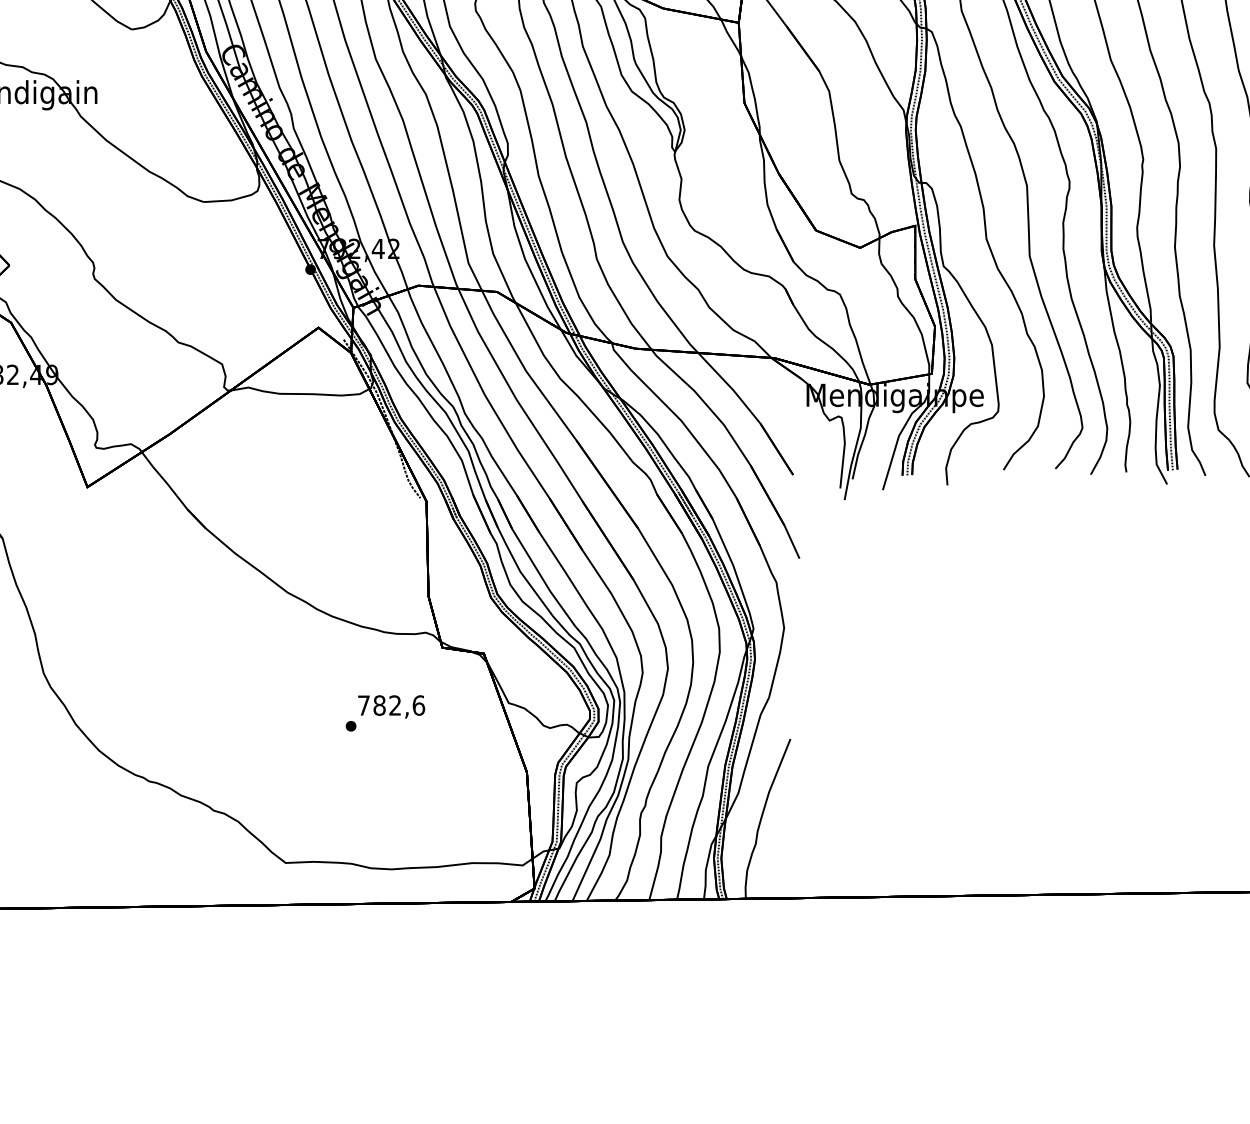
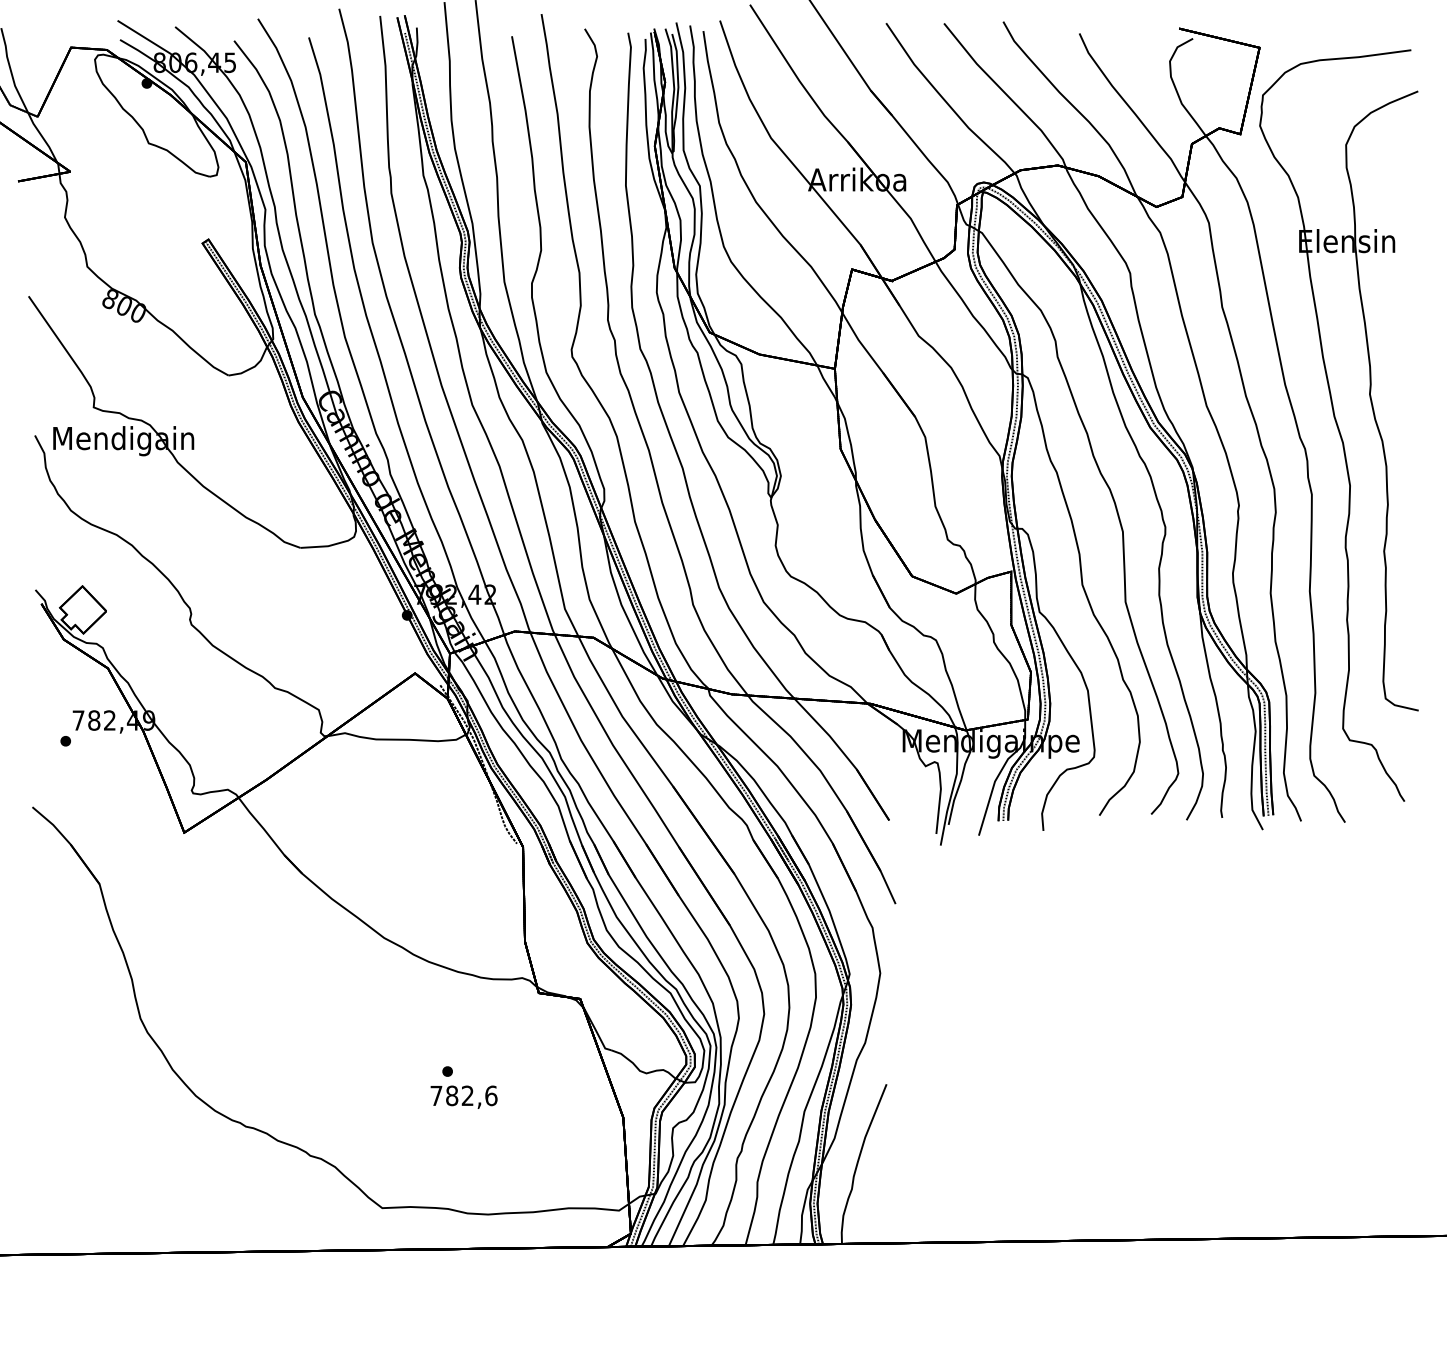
text: (390, 706) -> (463, 1096), moved

